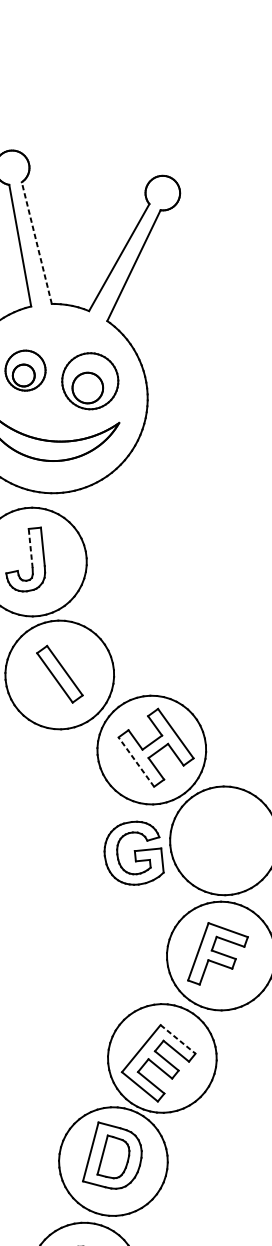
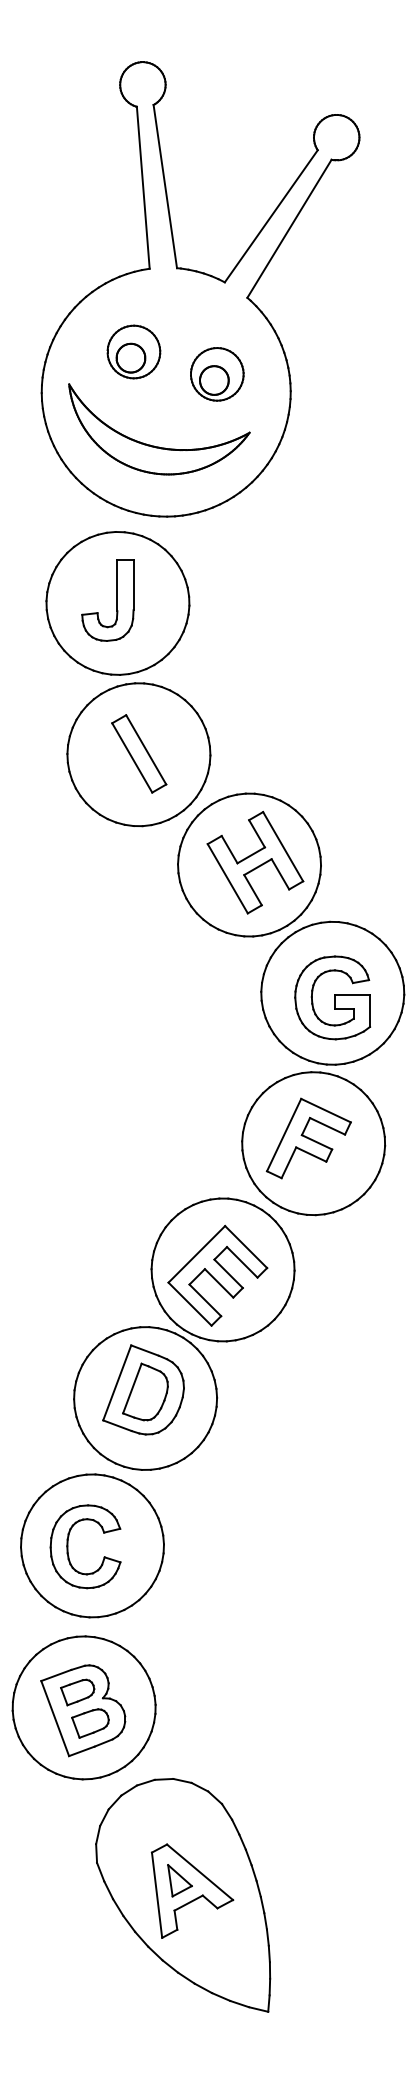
line: (36, 243) -> (165, 186), dashed -> solid
part: (90, 381) -> (217, 374), size x0.71
line: (30, 548) -> (117, 585), dashed -> solid
line: (136, 761) -> (227, 878), dashed -> solid
part: (133, 853) -> (332, 997), moved
line: (178, 1039) -> (246, 1247), dashed -> solid

